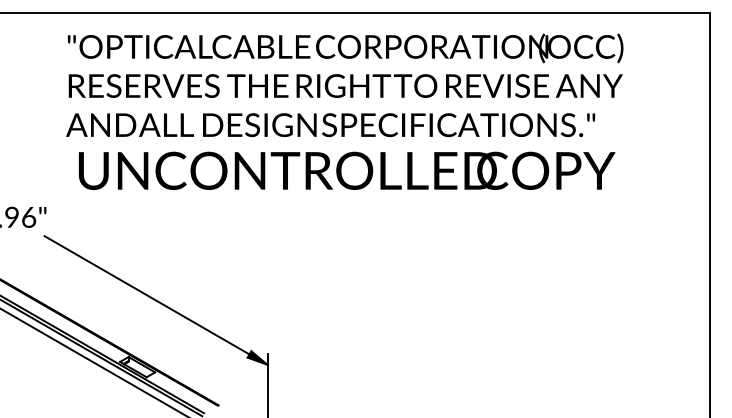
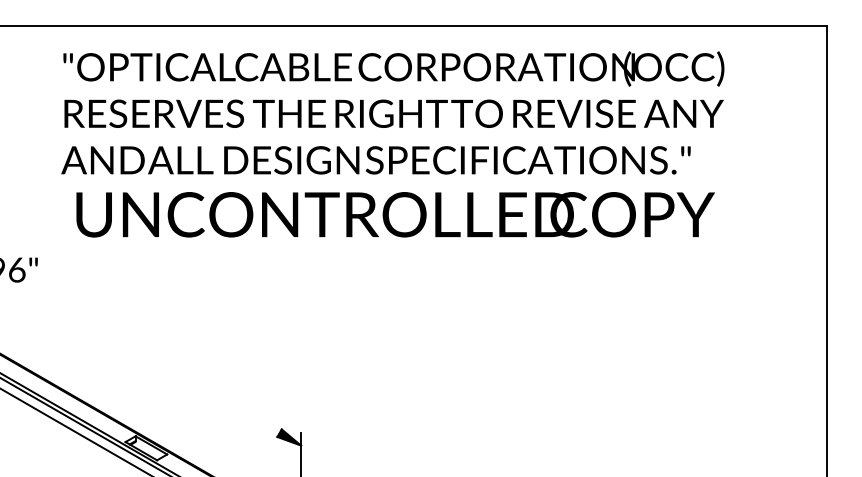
line: (146, 295) -> (156, 363), removed

